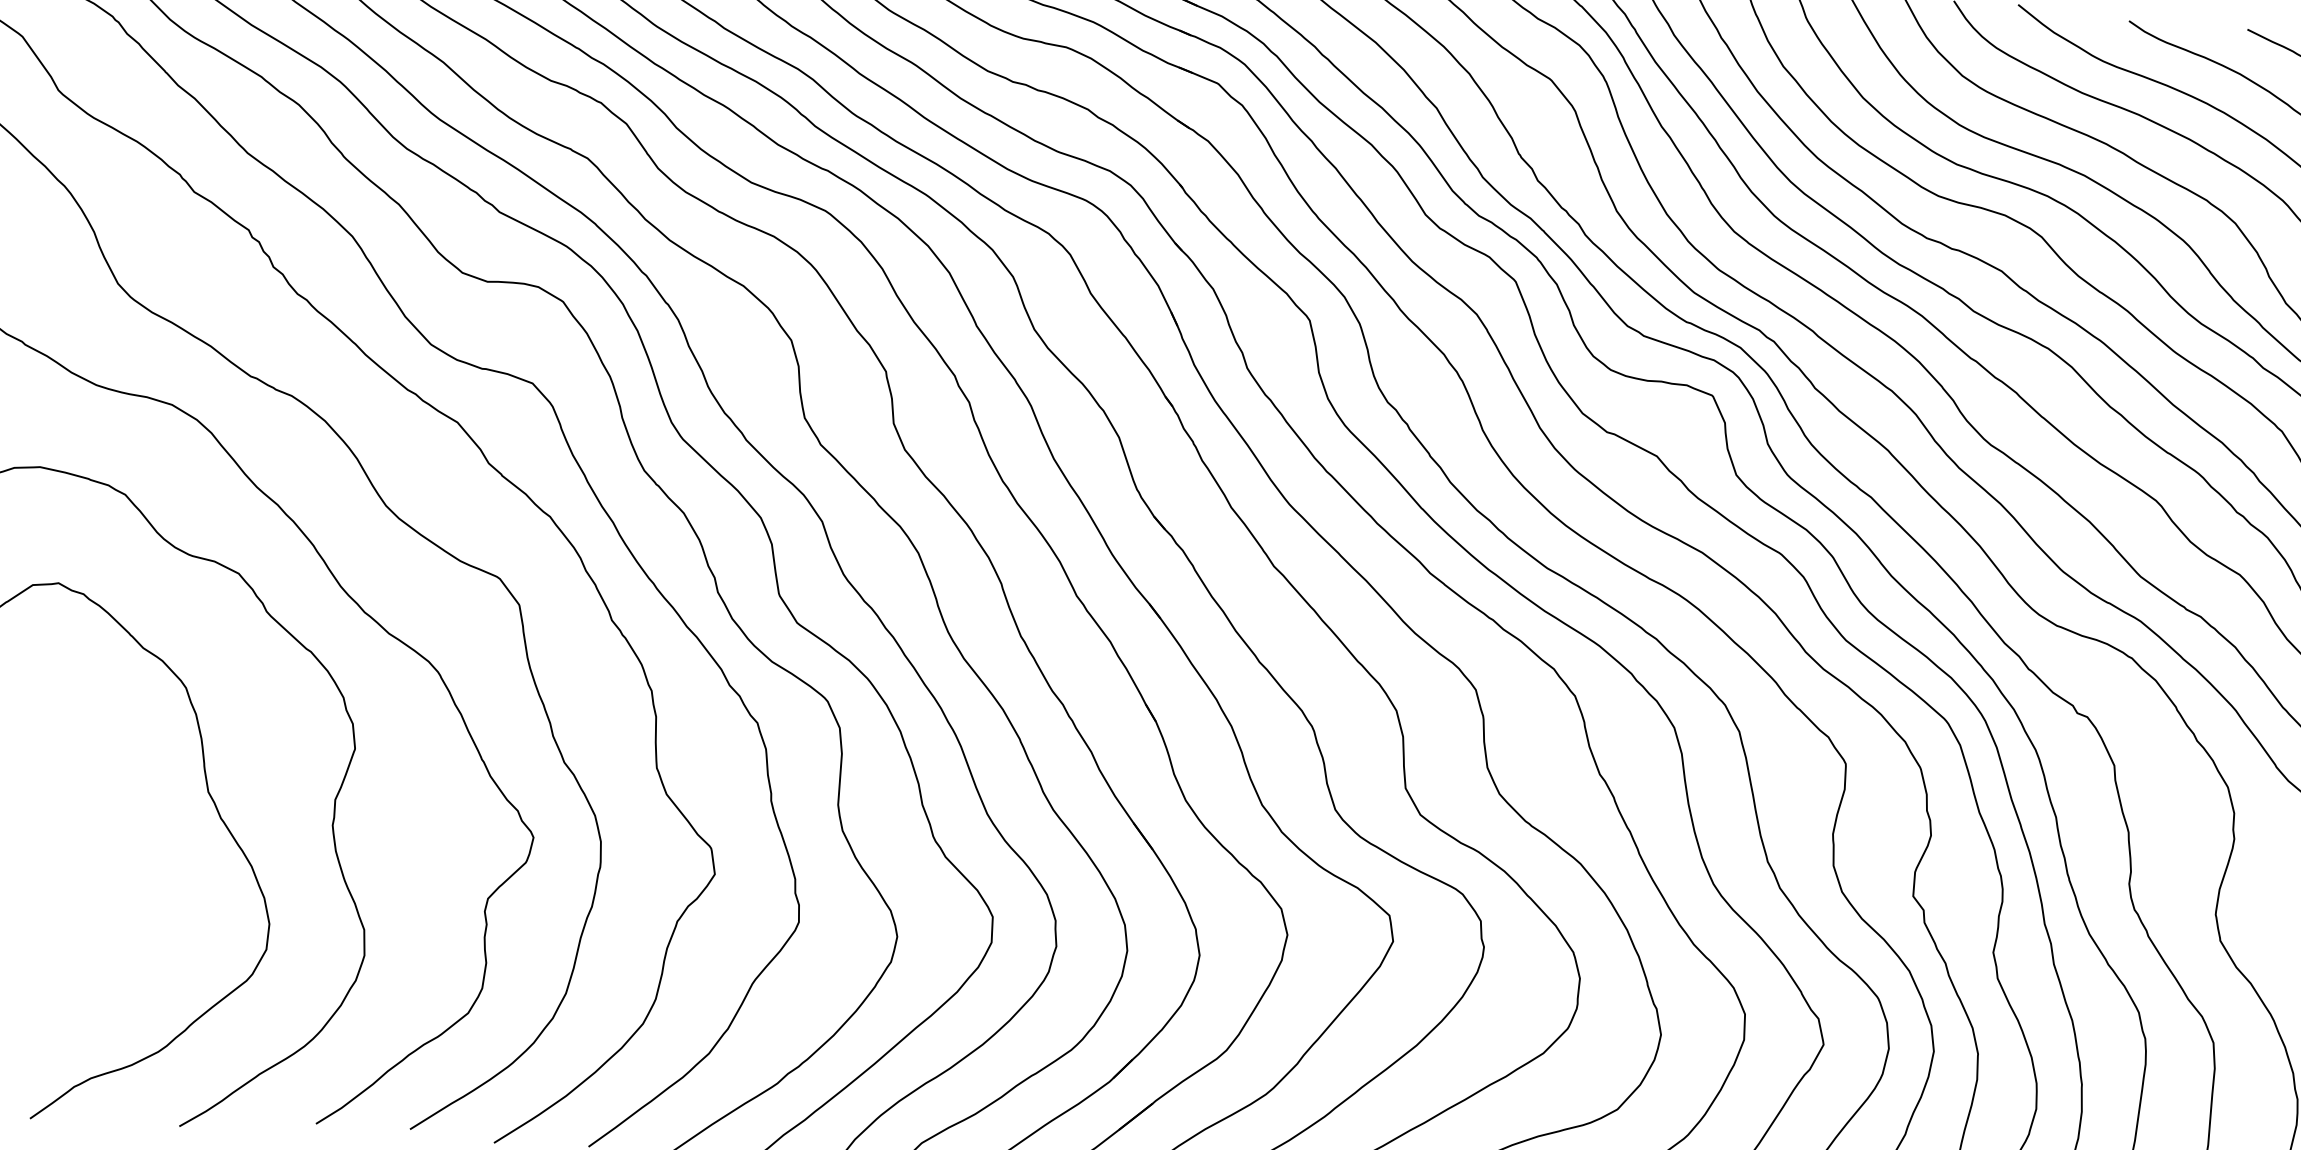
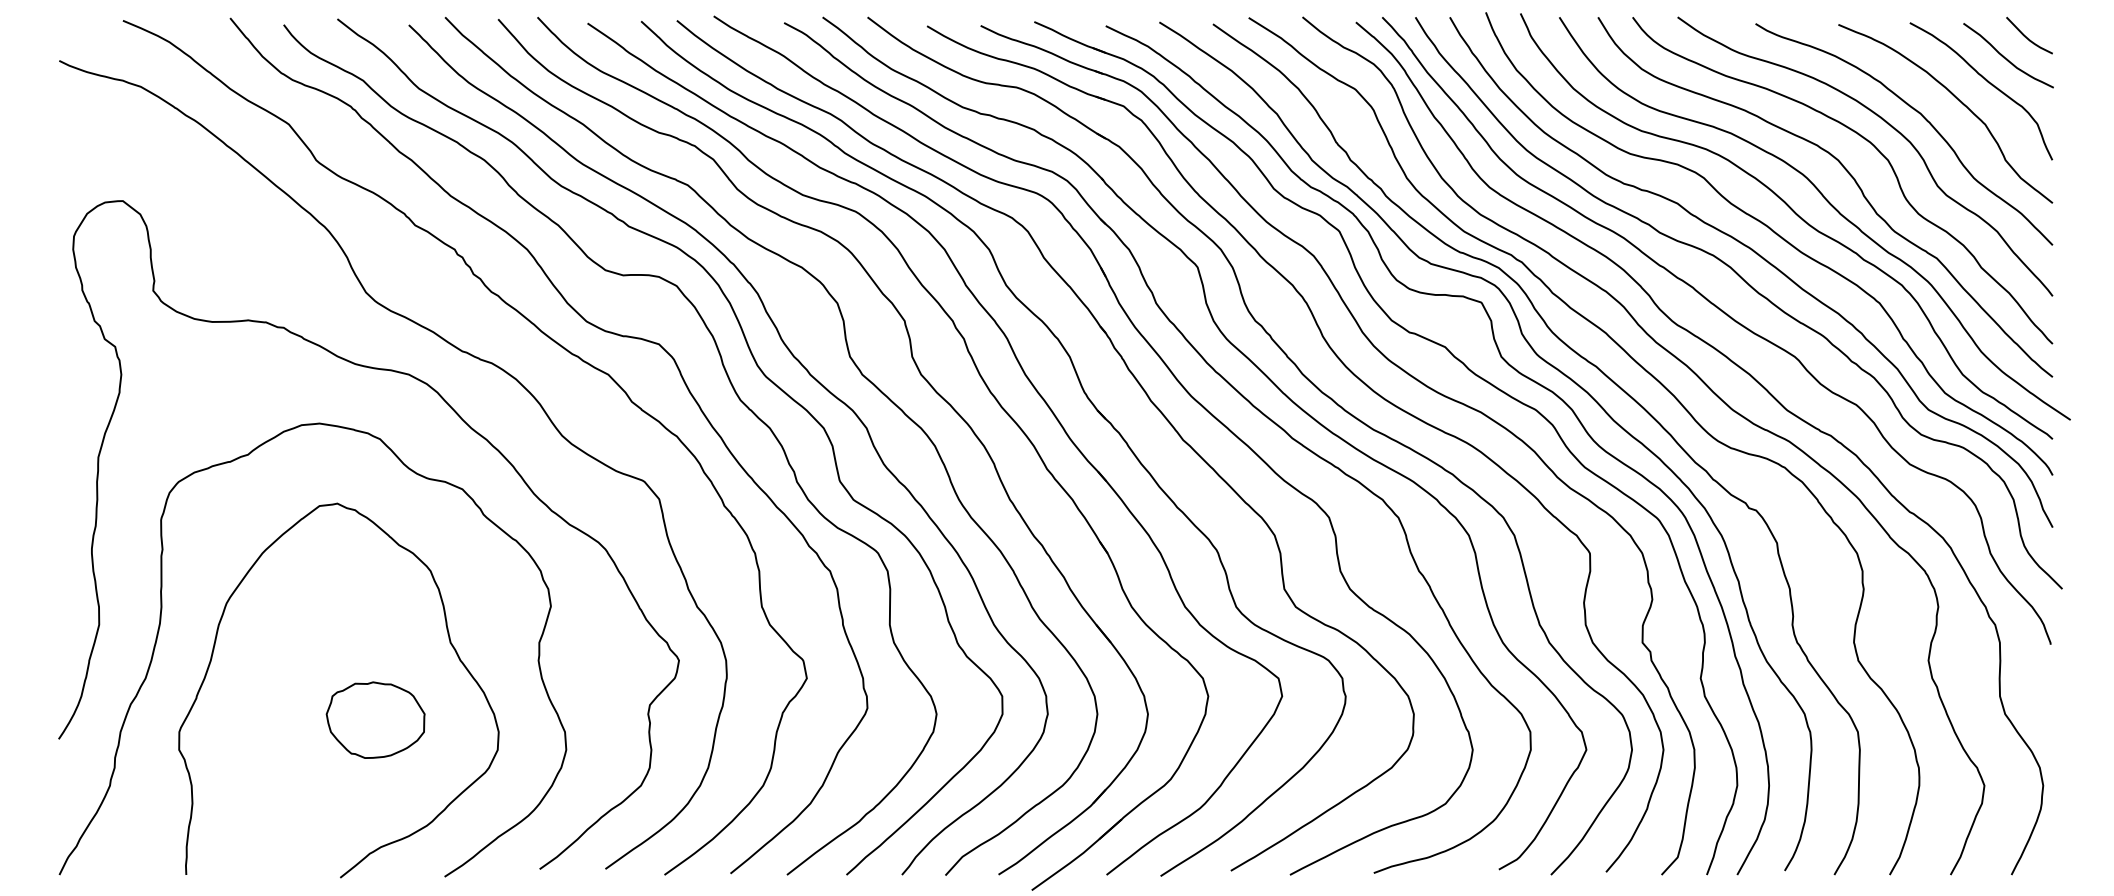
part: (94, 895) -> (375, 719), added

